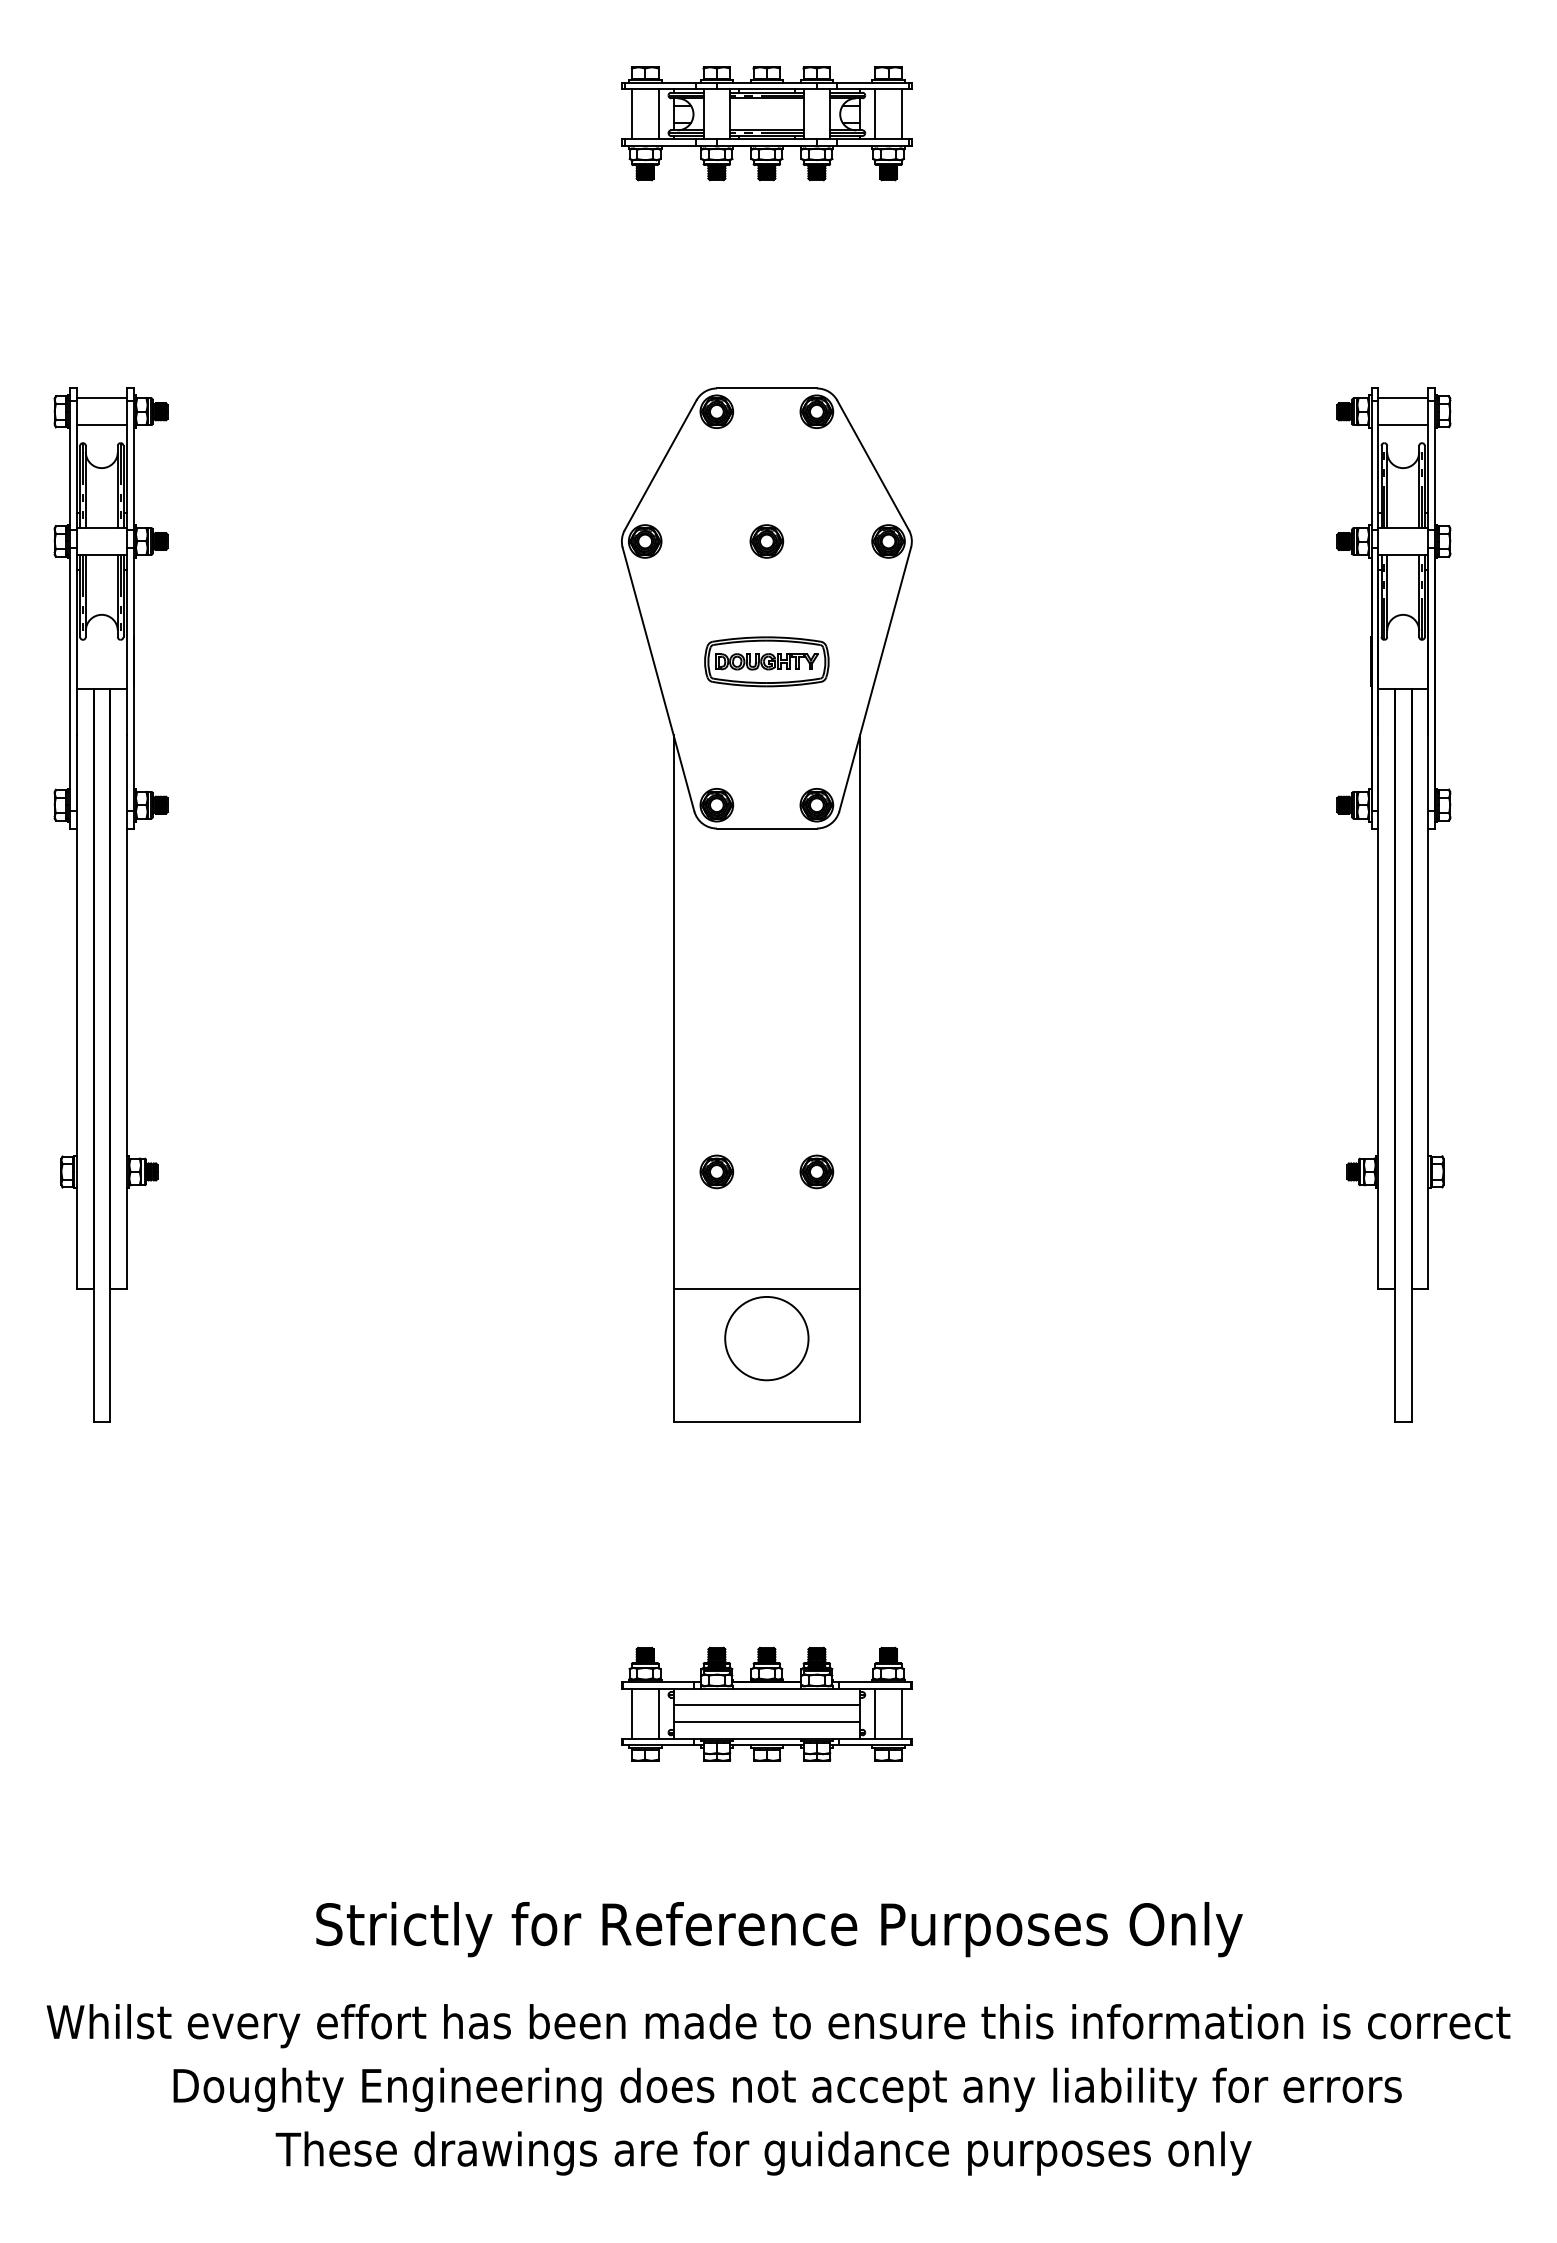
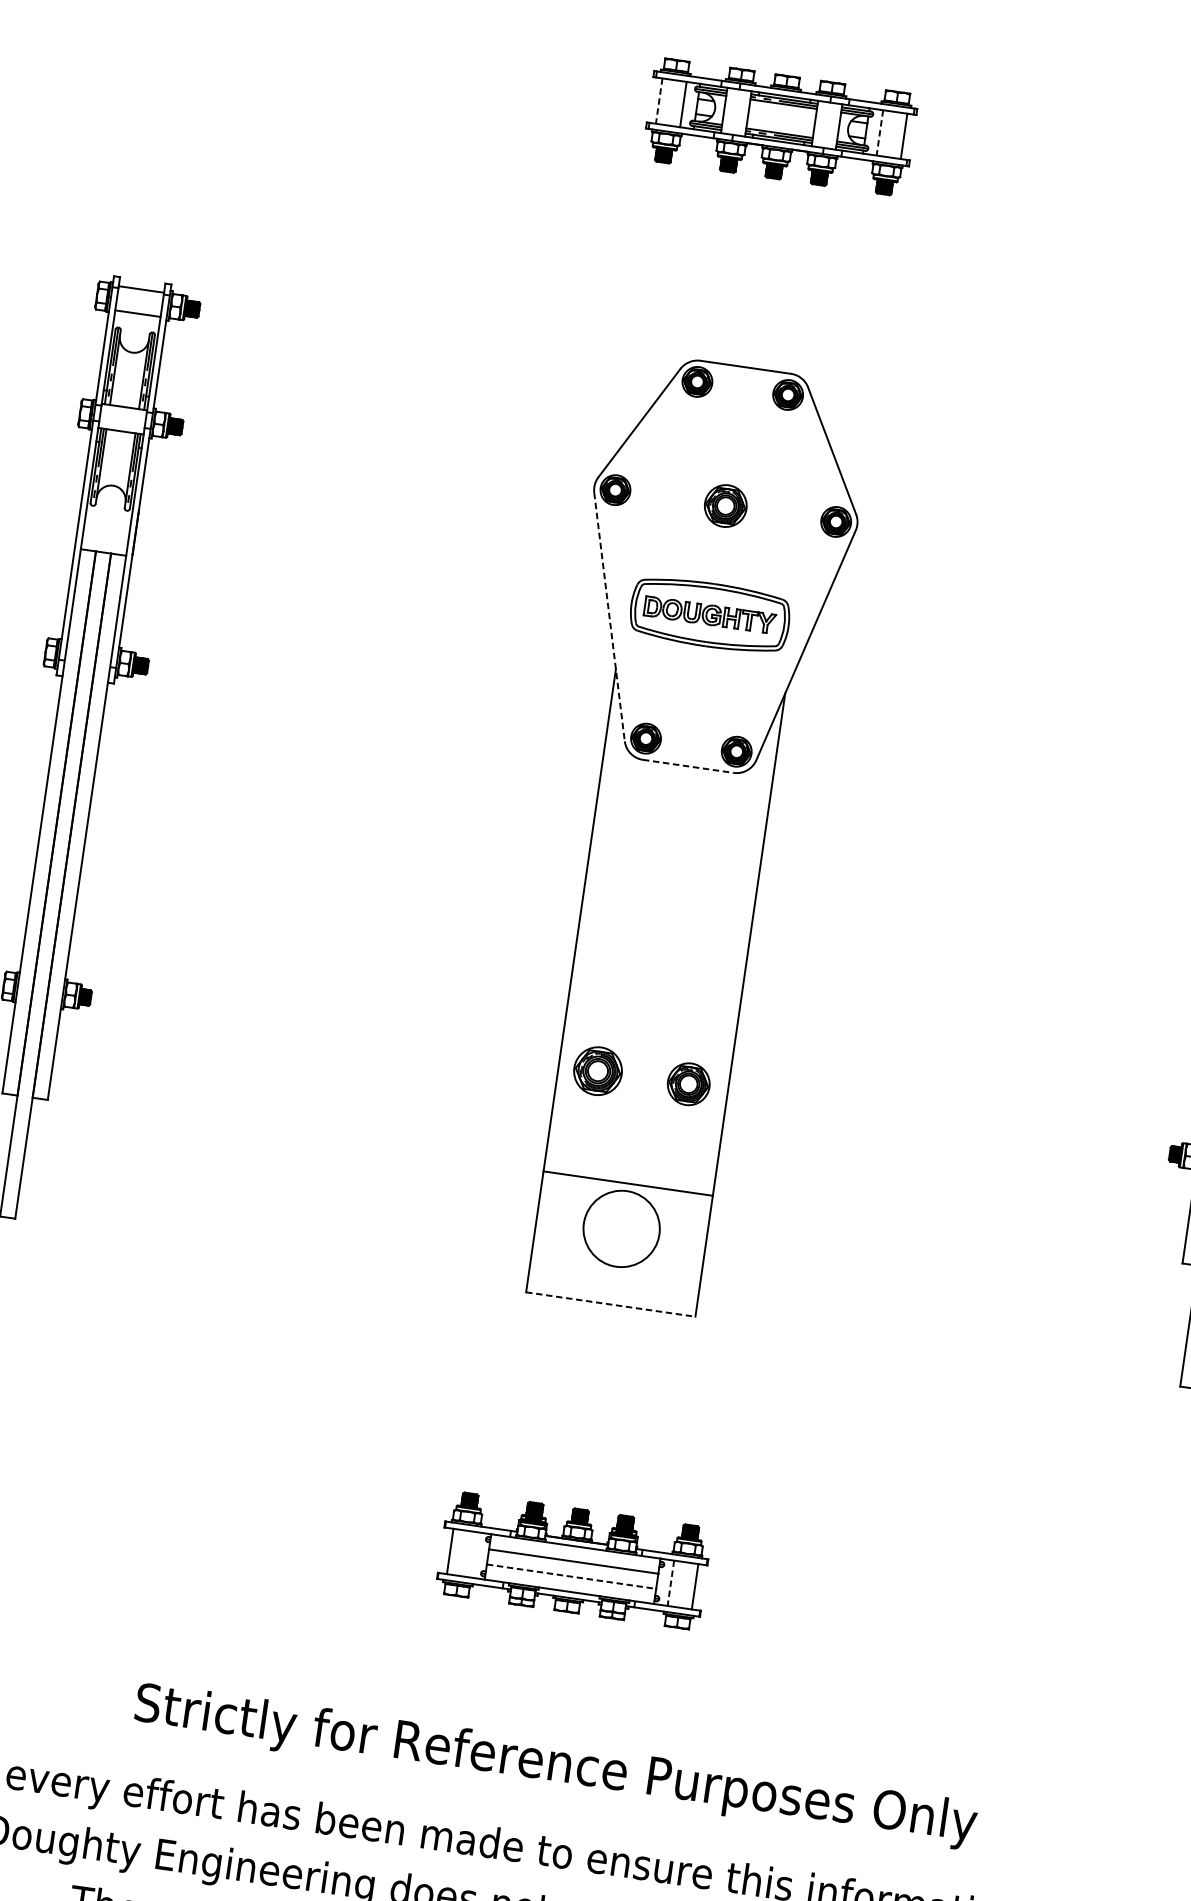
line: (631, 114) -> (658, 101), solid -> dashed
line: (875, 114) -> (880, 133), solid -> dashed
part: (766, 541) -> (725, 506), size x1.4
part: (766, 661) -> (709, 614), size x1.4
line: (658, 679) -> (609, 617), solid -> dashed
line: (767, 828) -> (688, 766), solid -> dashed
part: (716, 1171) -> (597, 1070), size x1.6
part: (816, 1171) -> (688, 1083), size x1.4
line: (767, 1421) -> (611, 1304), solid -> dashed
line: (658, 1713) -> (474, 1554), removed
line: (875, 1714) -> (671, 1583), solid -> dashed
line: (767, 1722) -> (572, 1577), solid -> dashed

